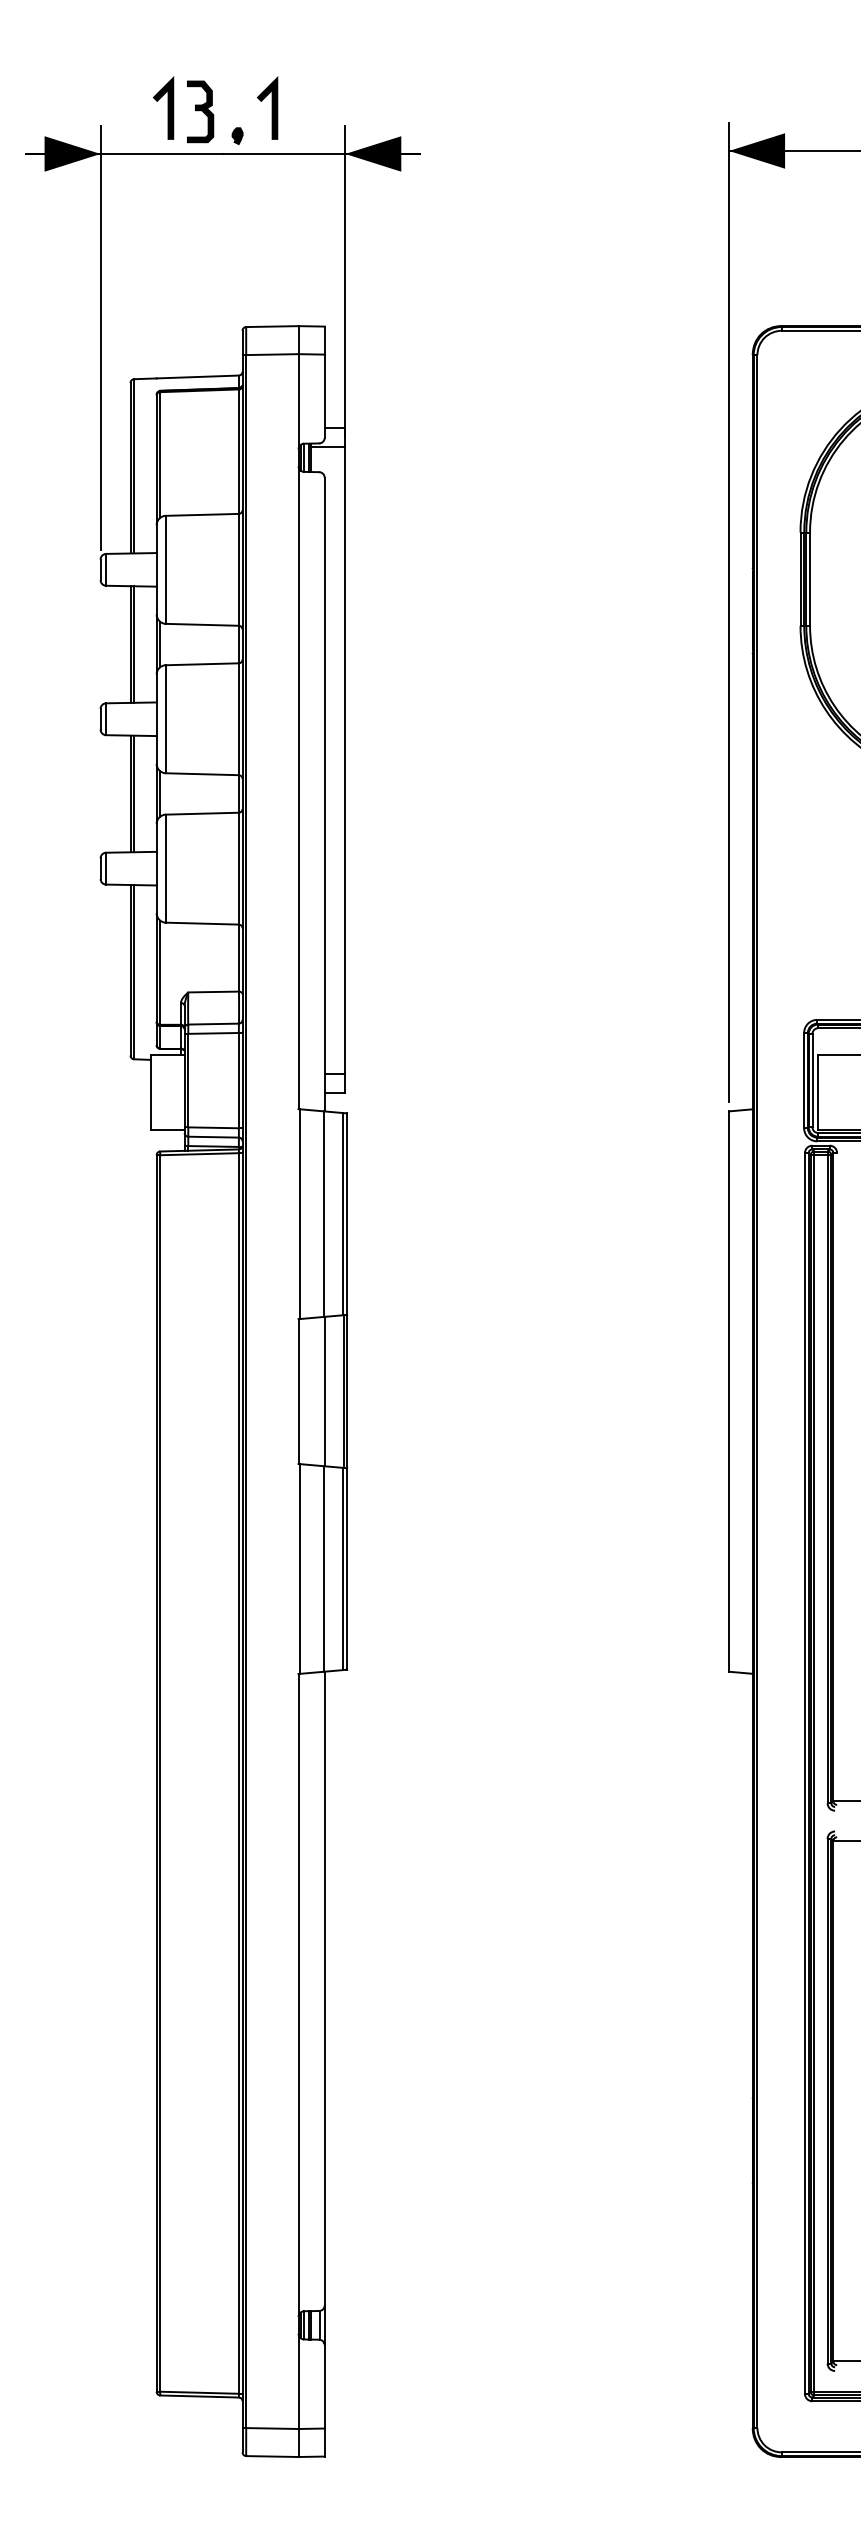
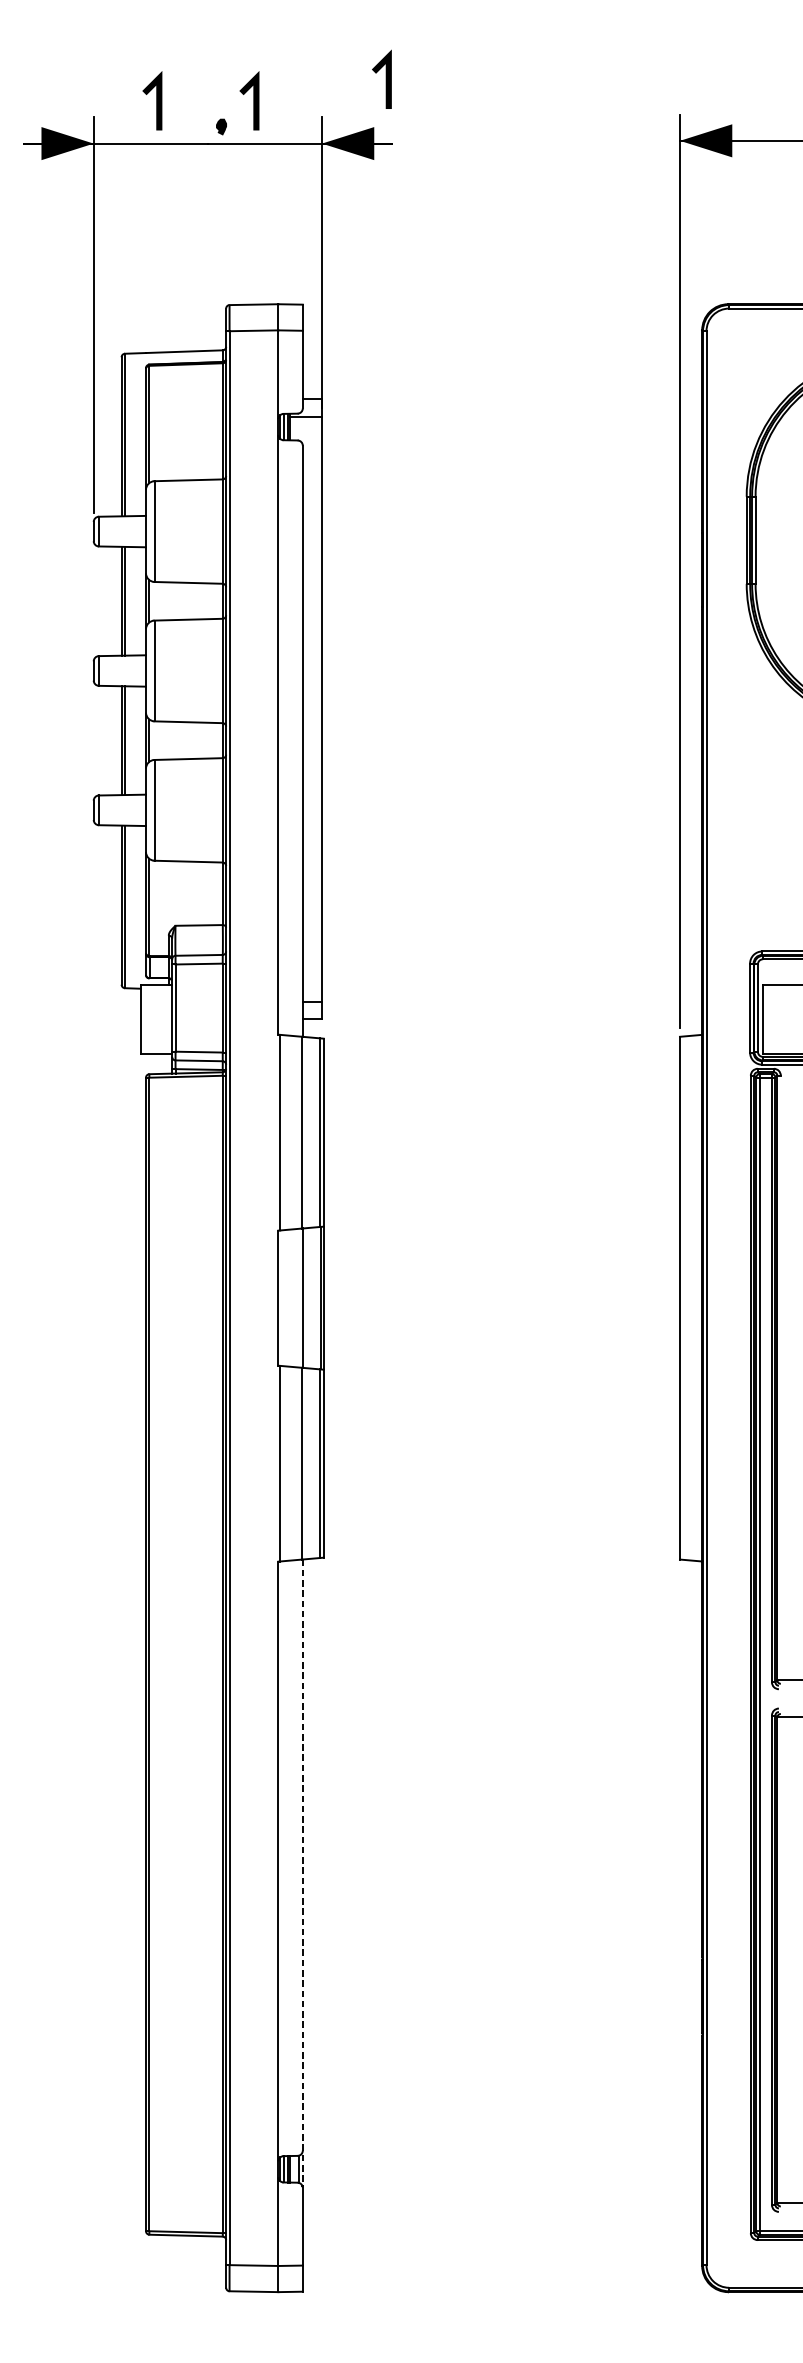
line: (413, 84) -> (385, 78), added
part: (200, 111) -> (186, 104), removed
line: (324, 2007) -> (302, 1872), solid -> dashed

